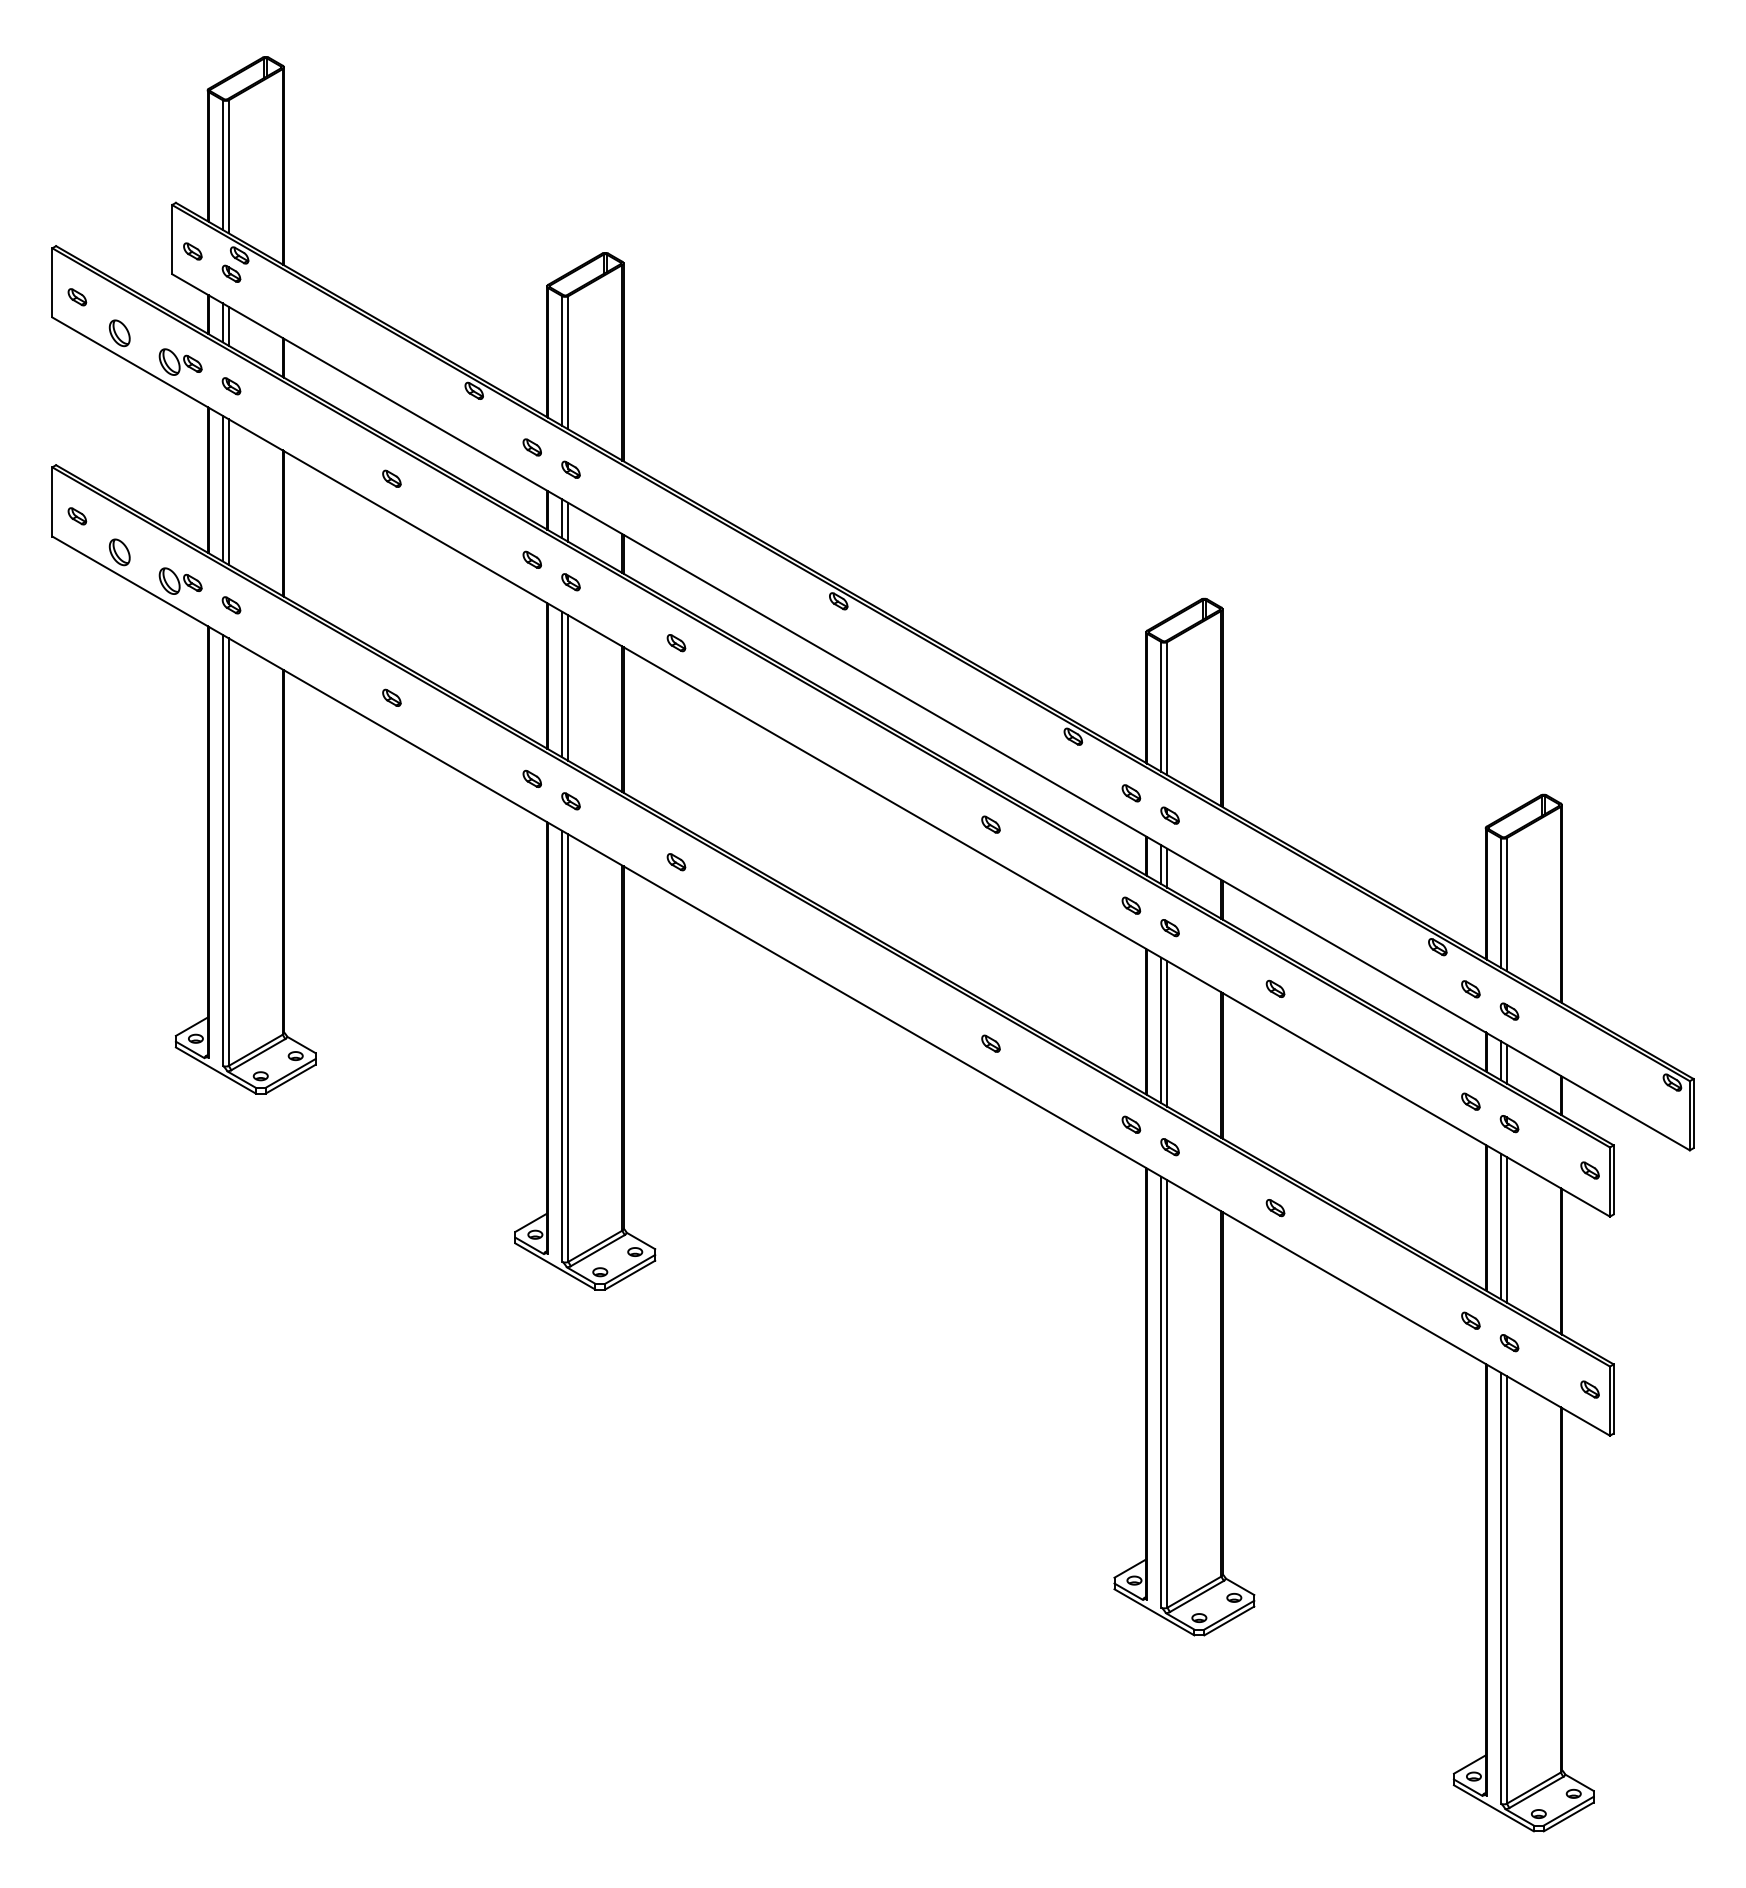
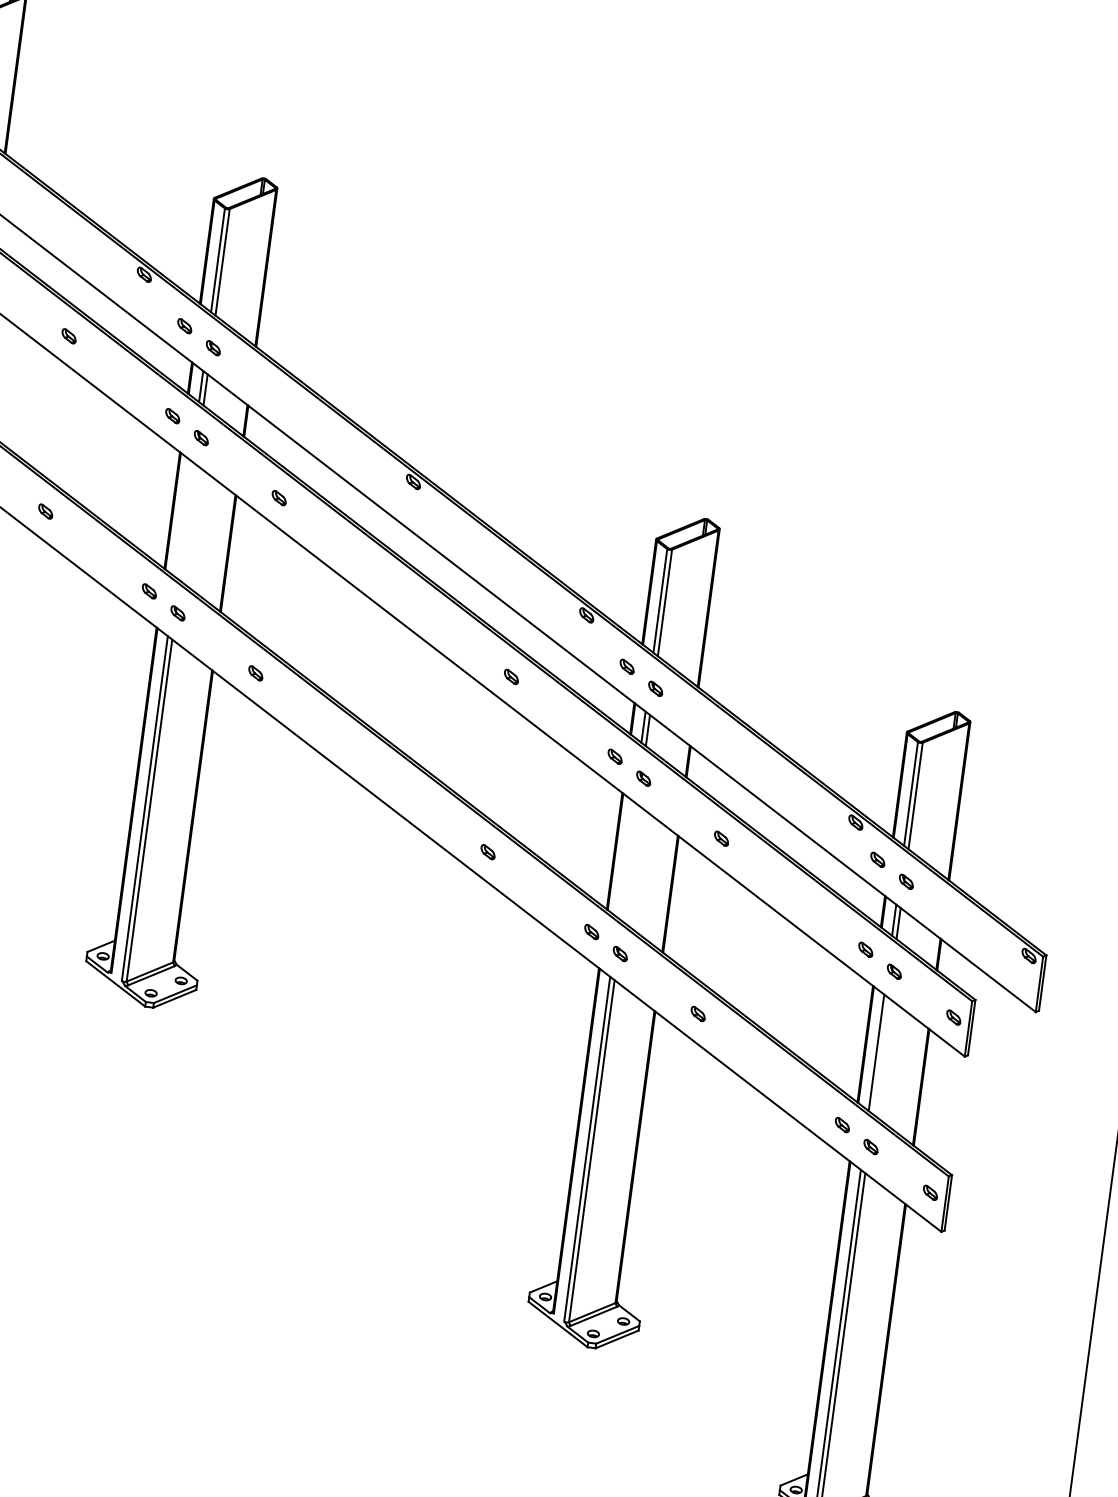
line: (562, 684) -> (183, 519), removed
line: (568, 687) -> (188, 522), removed
line: (1161, 1030) -> (625, 859), removed
line: (1167, 1033) -> (630, 862), removed
line: (1506, 1229) -> (880, 1055), removed

